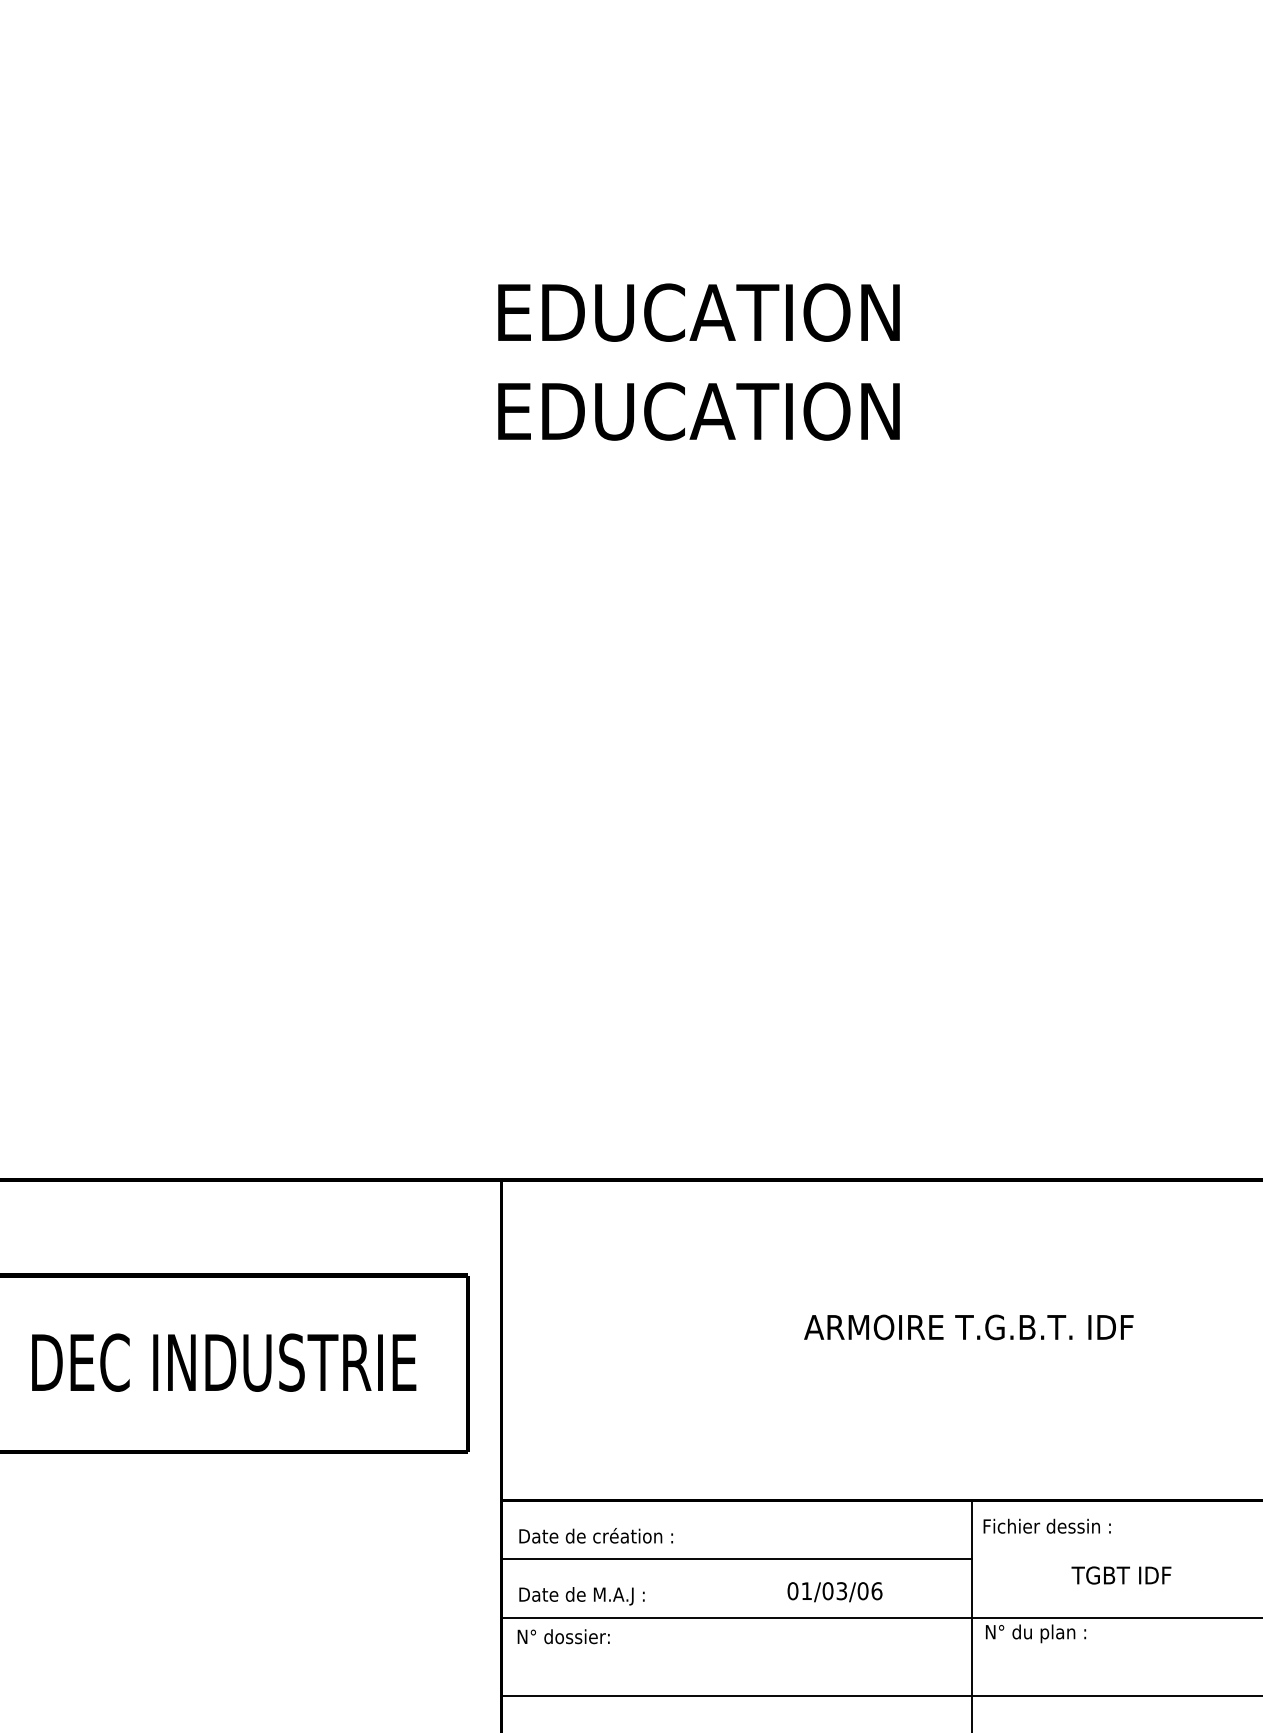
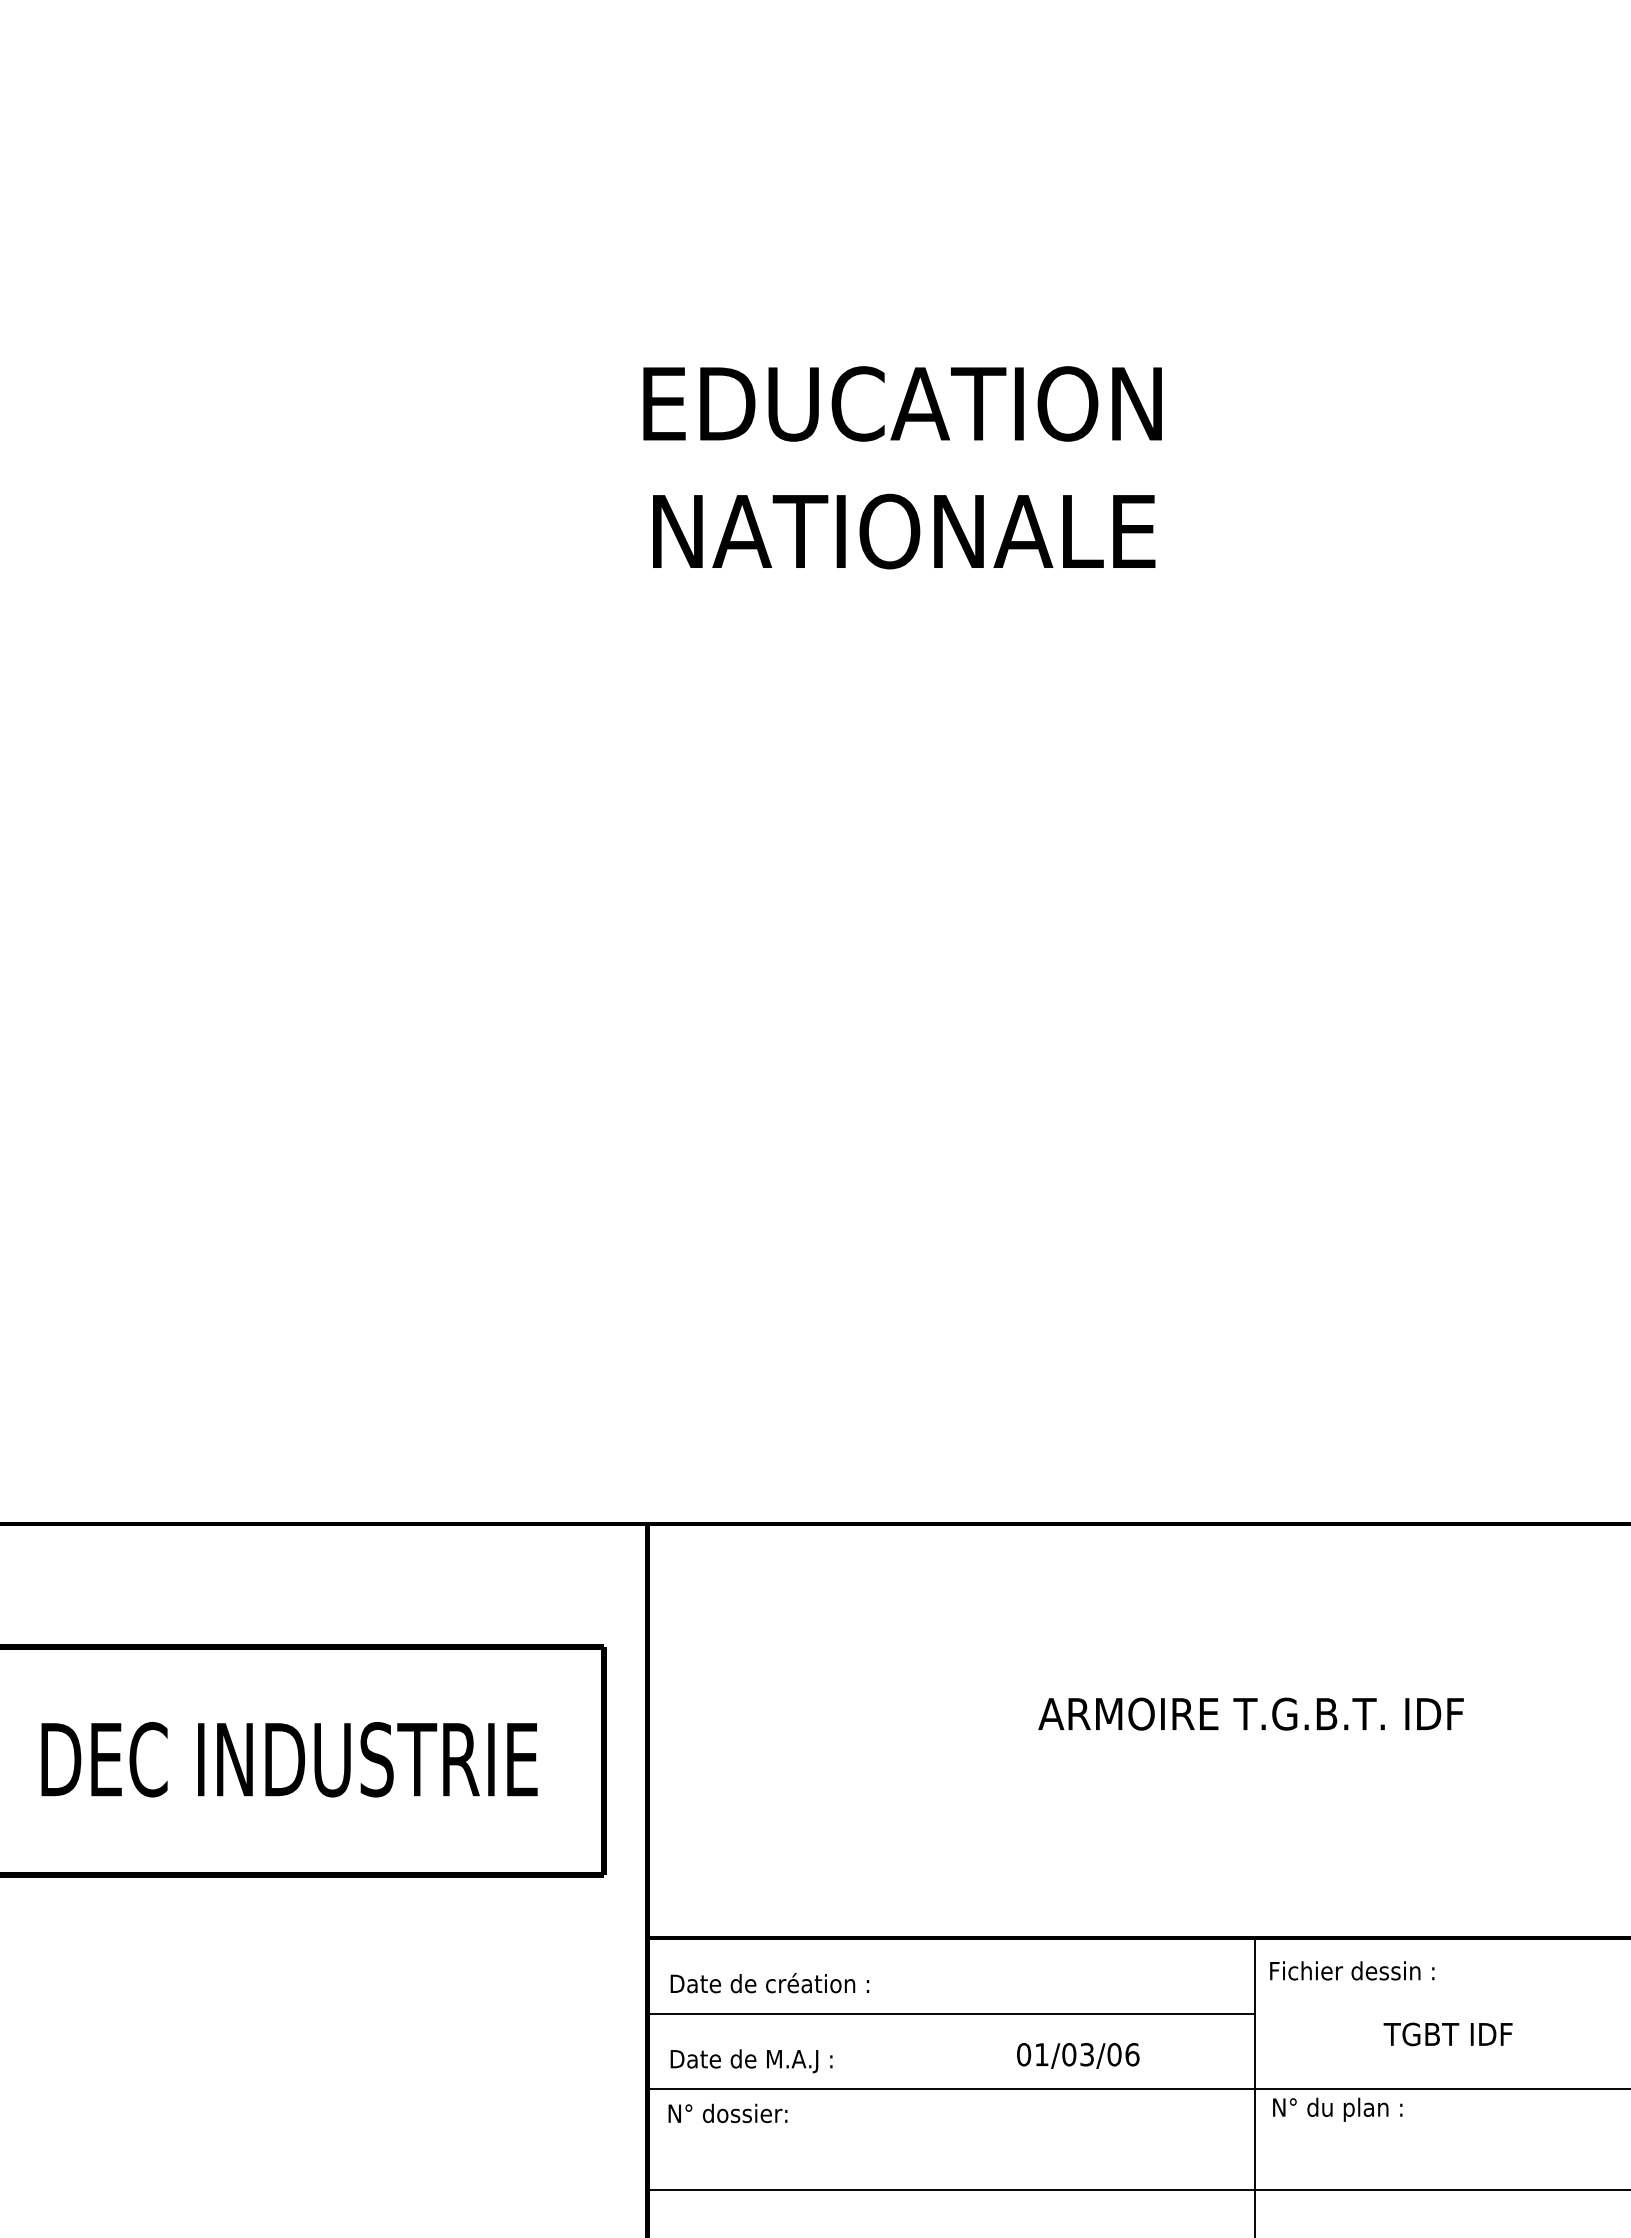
text: (698, 411) -> (902, 531), EDUCATION -> NATIONALE

